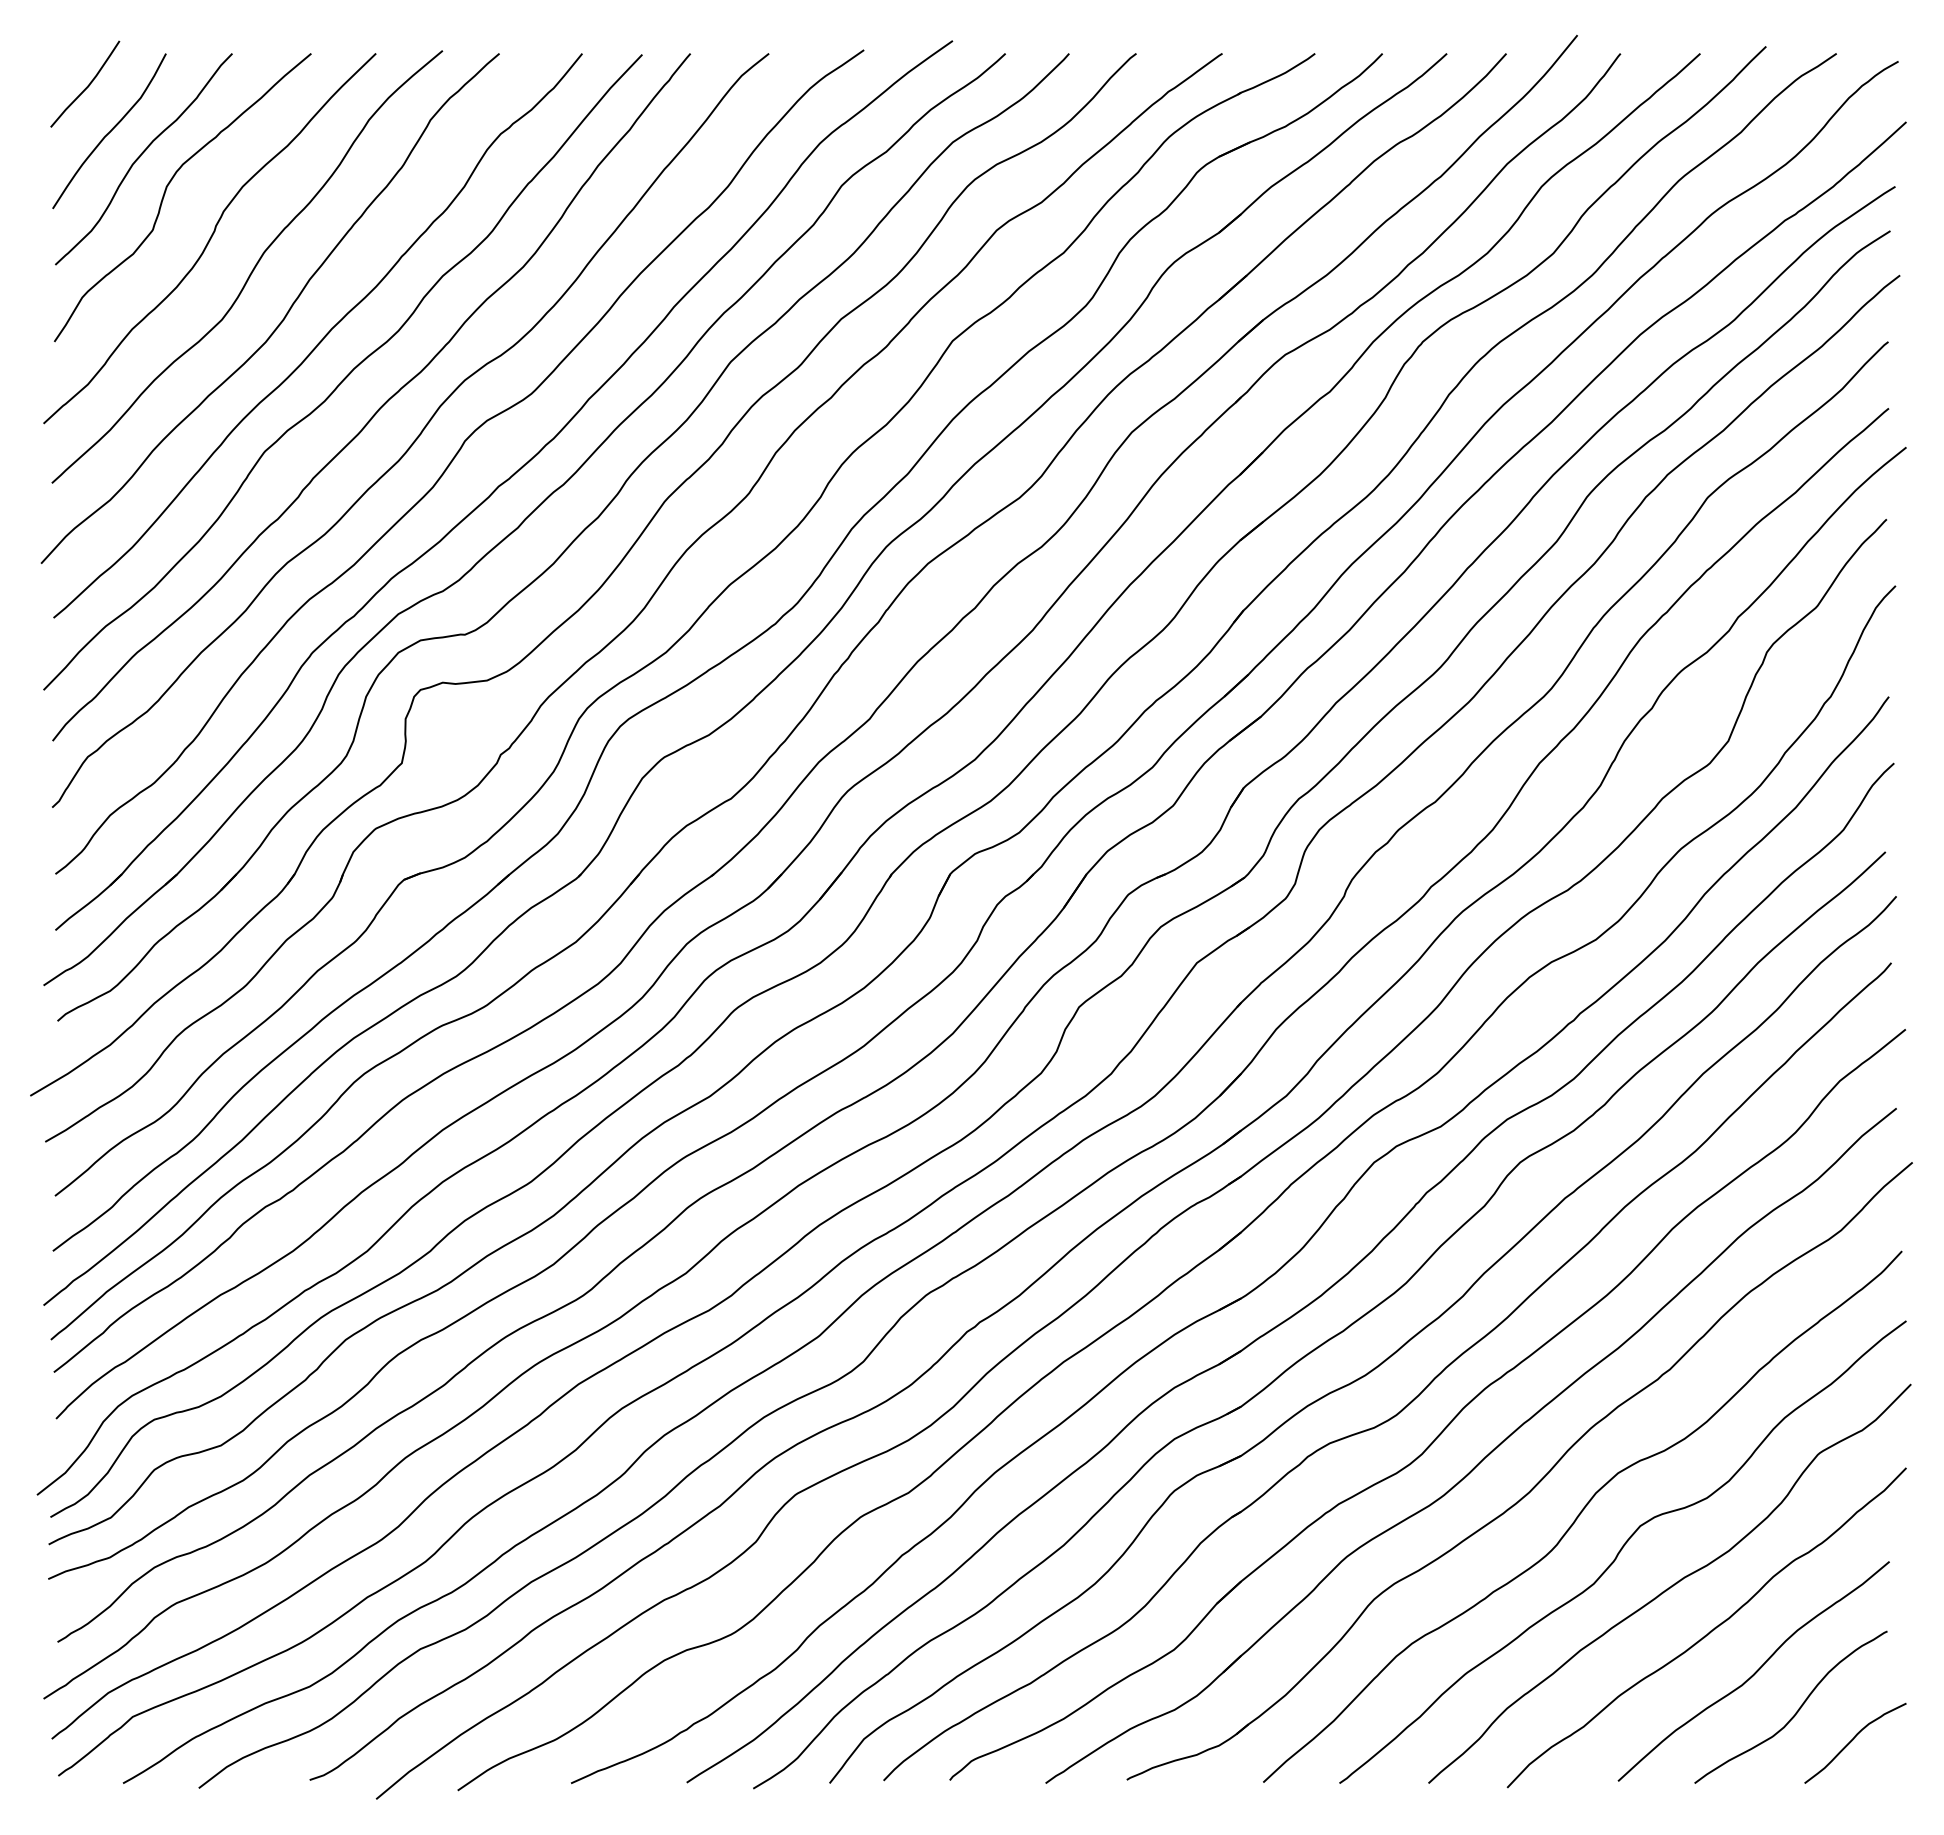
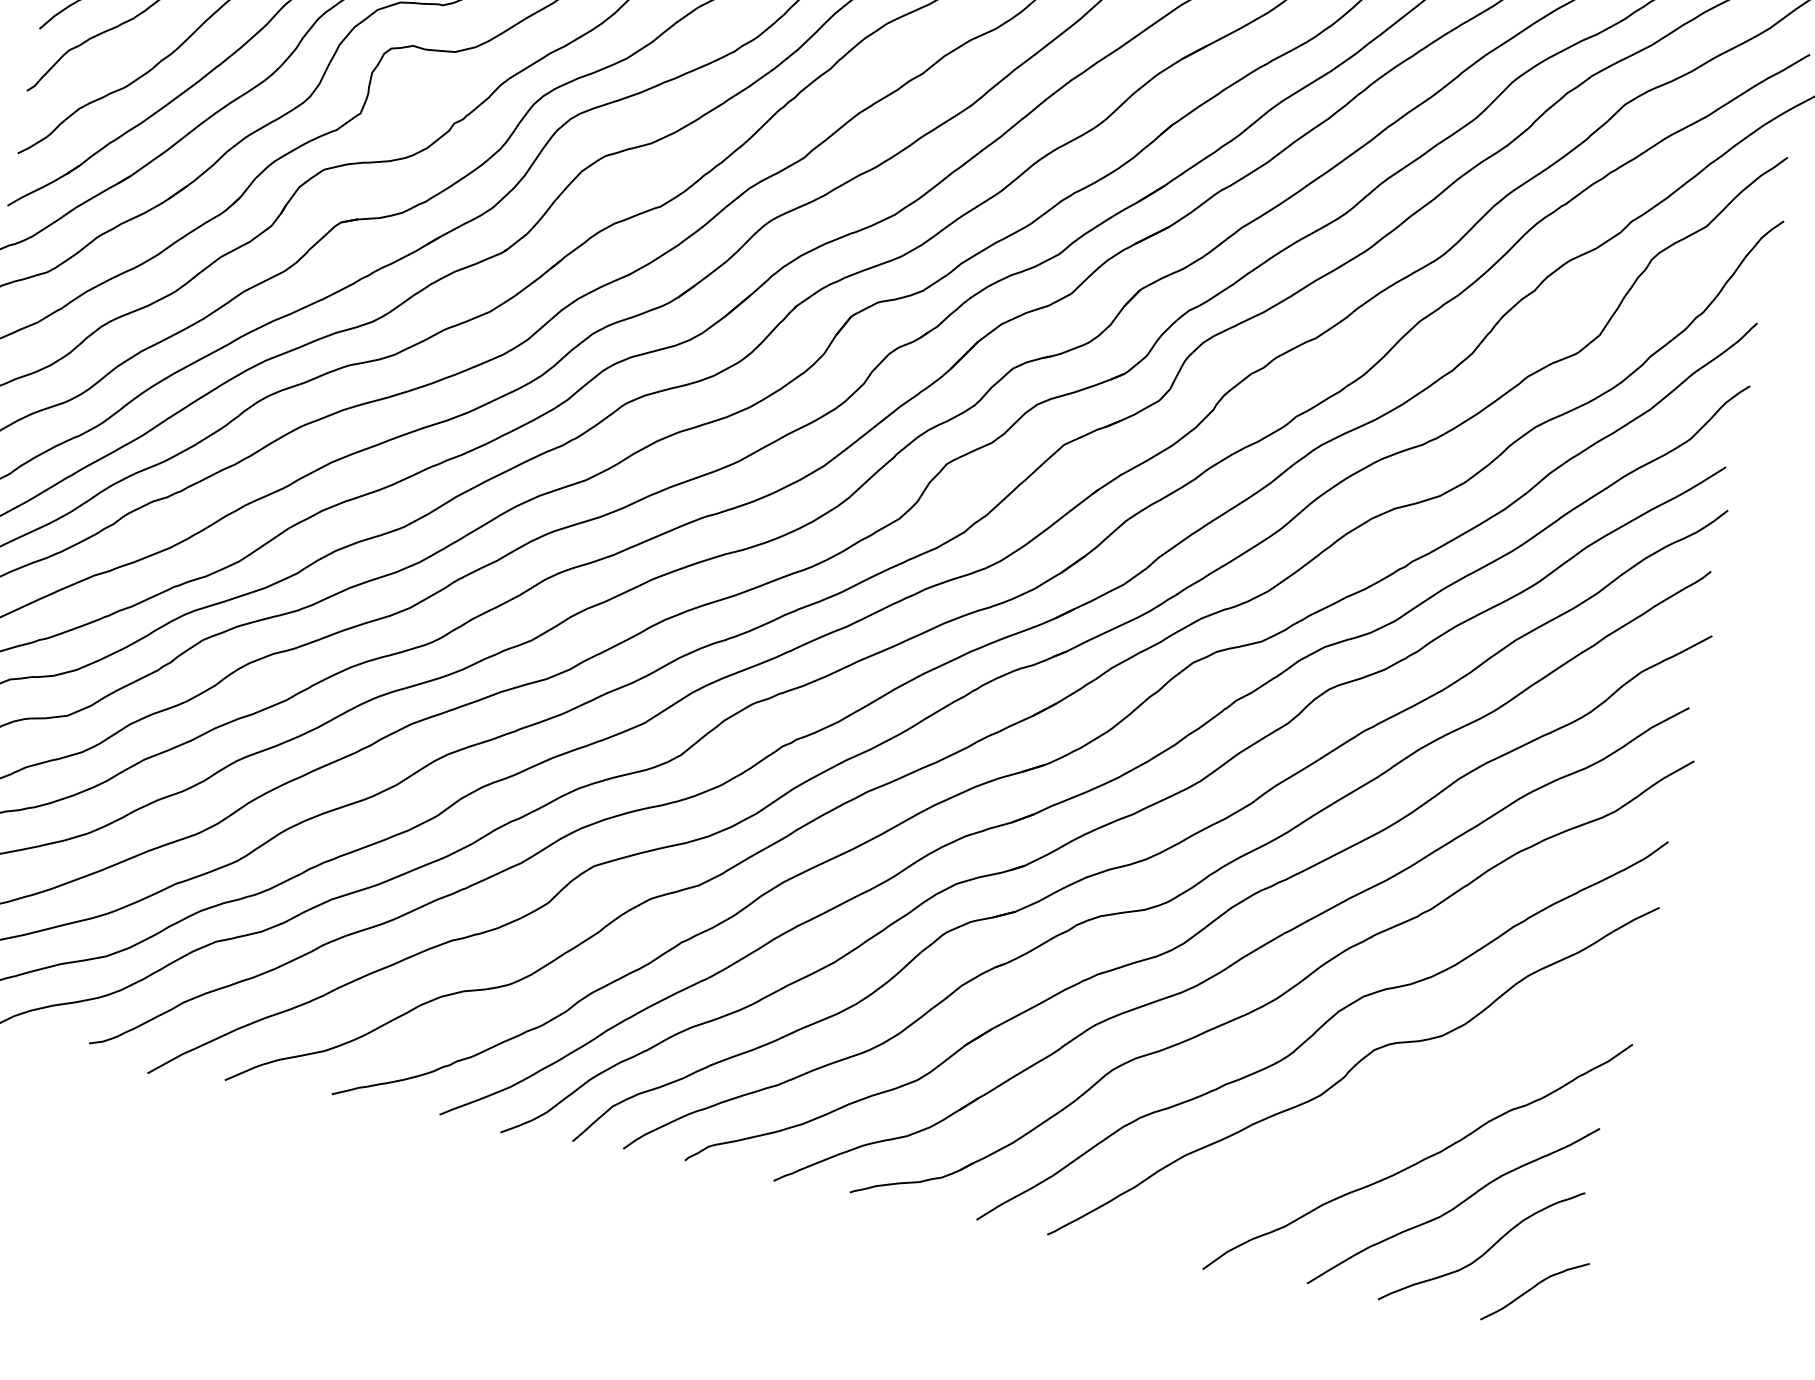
curve: (1671, 1585) -> (1392, 1111), removed

